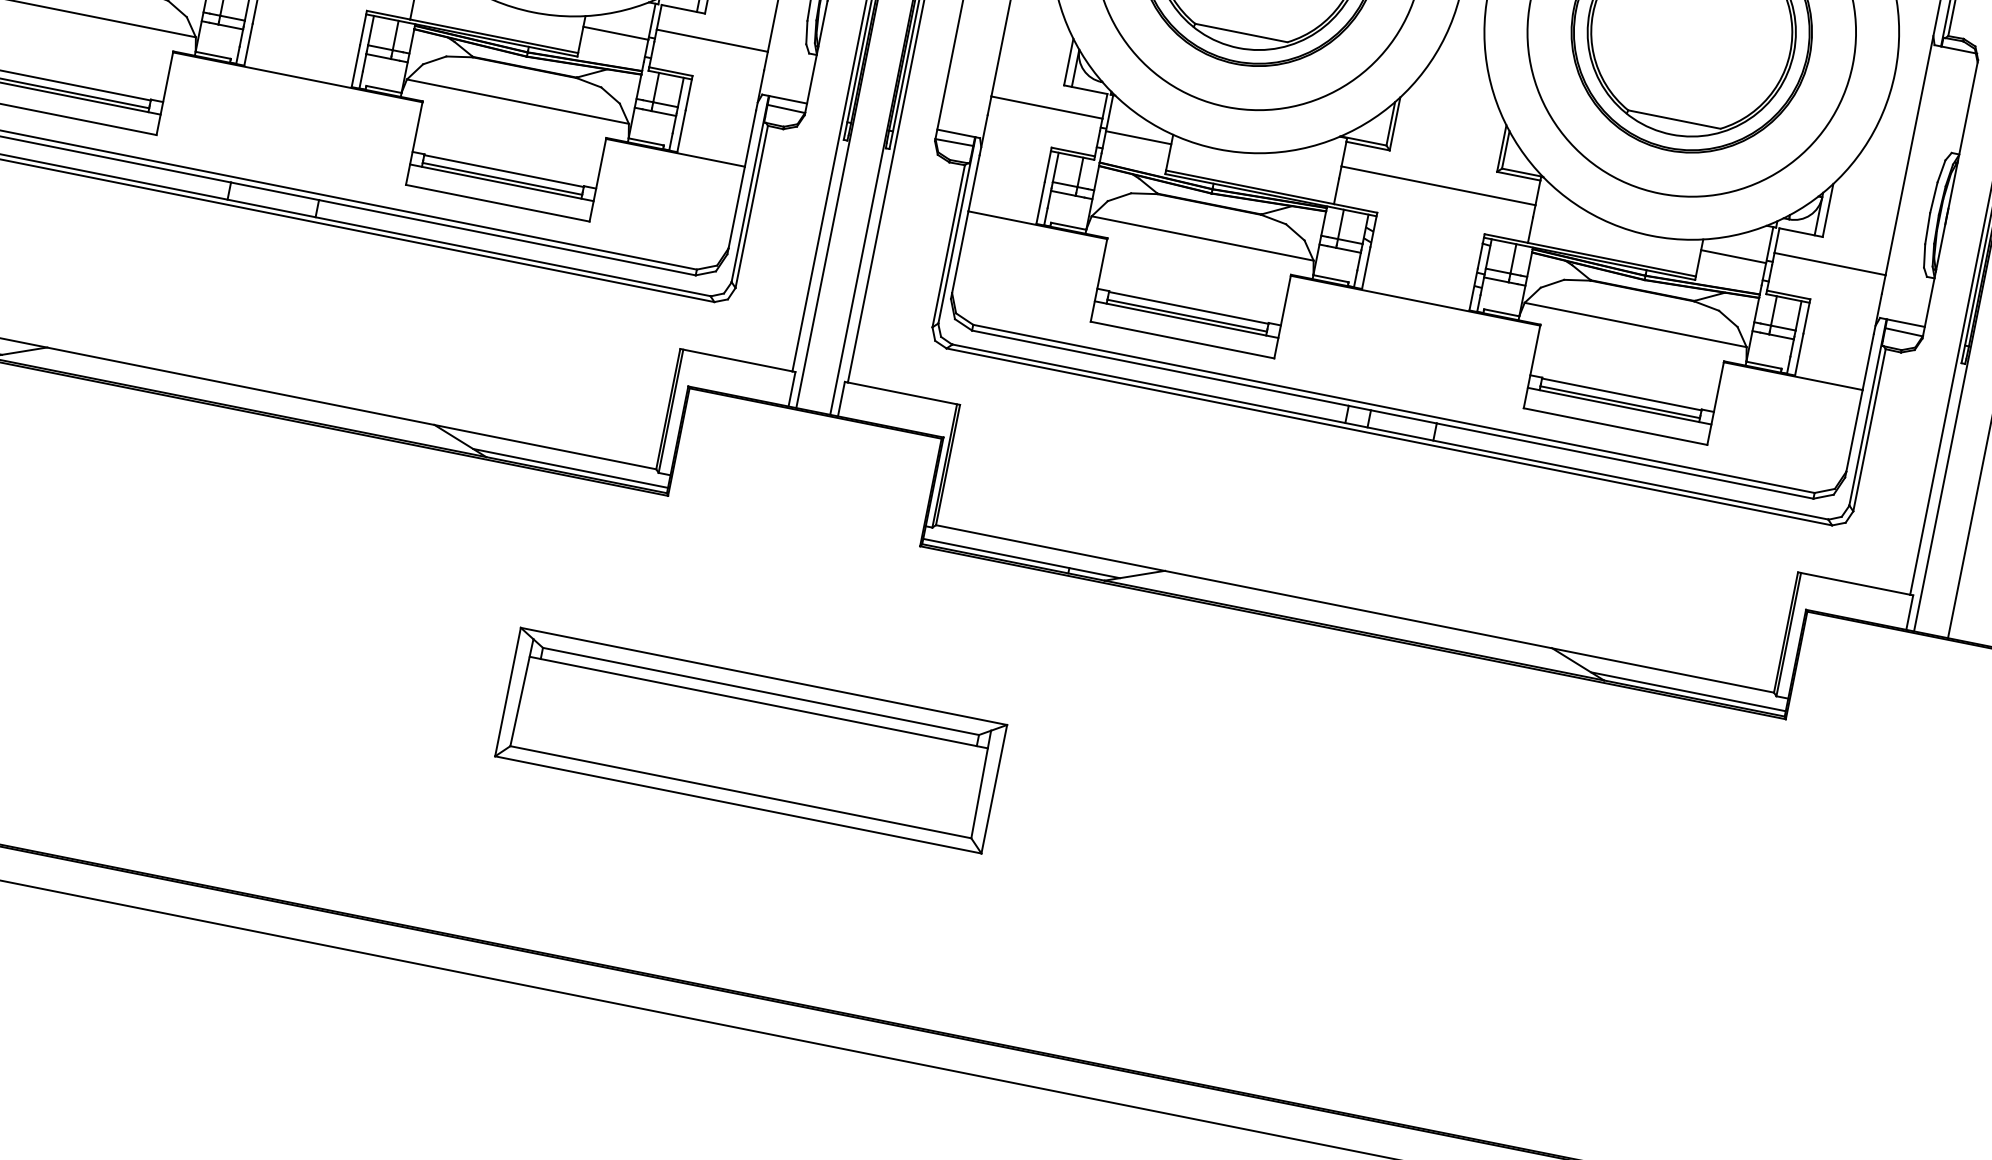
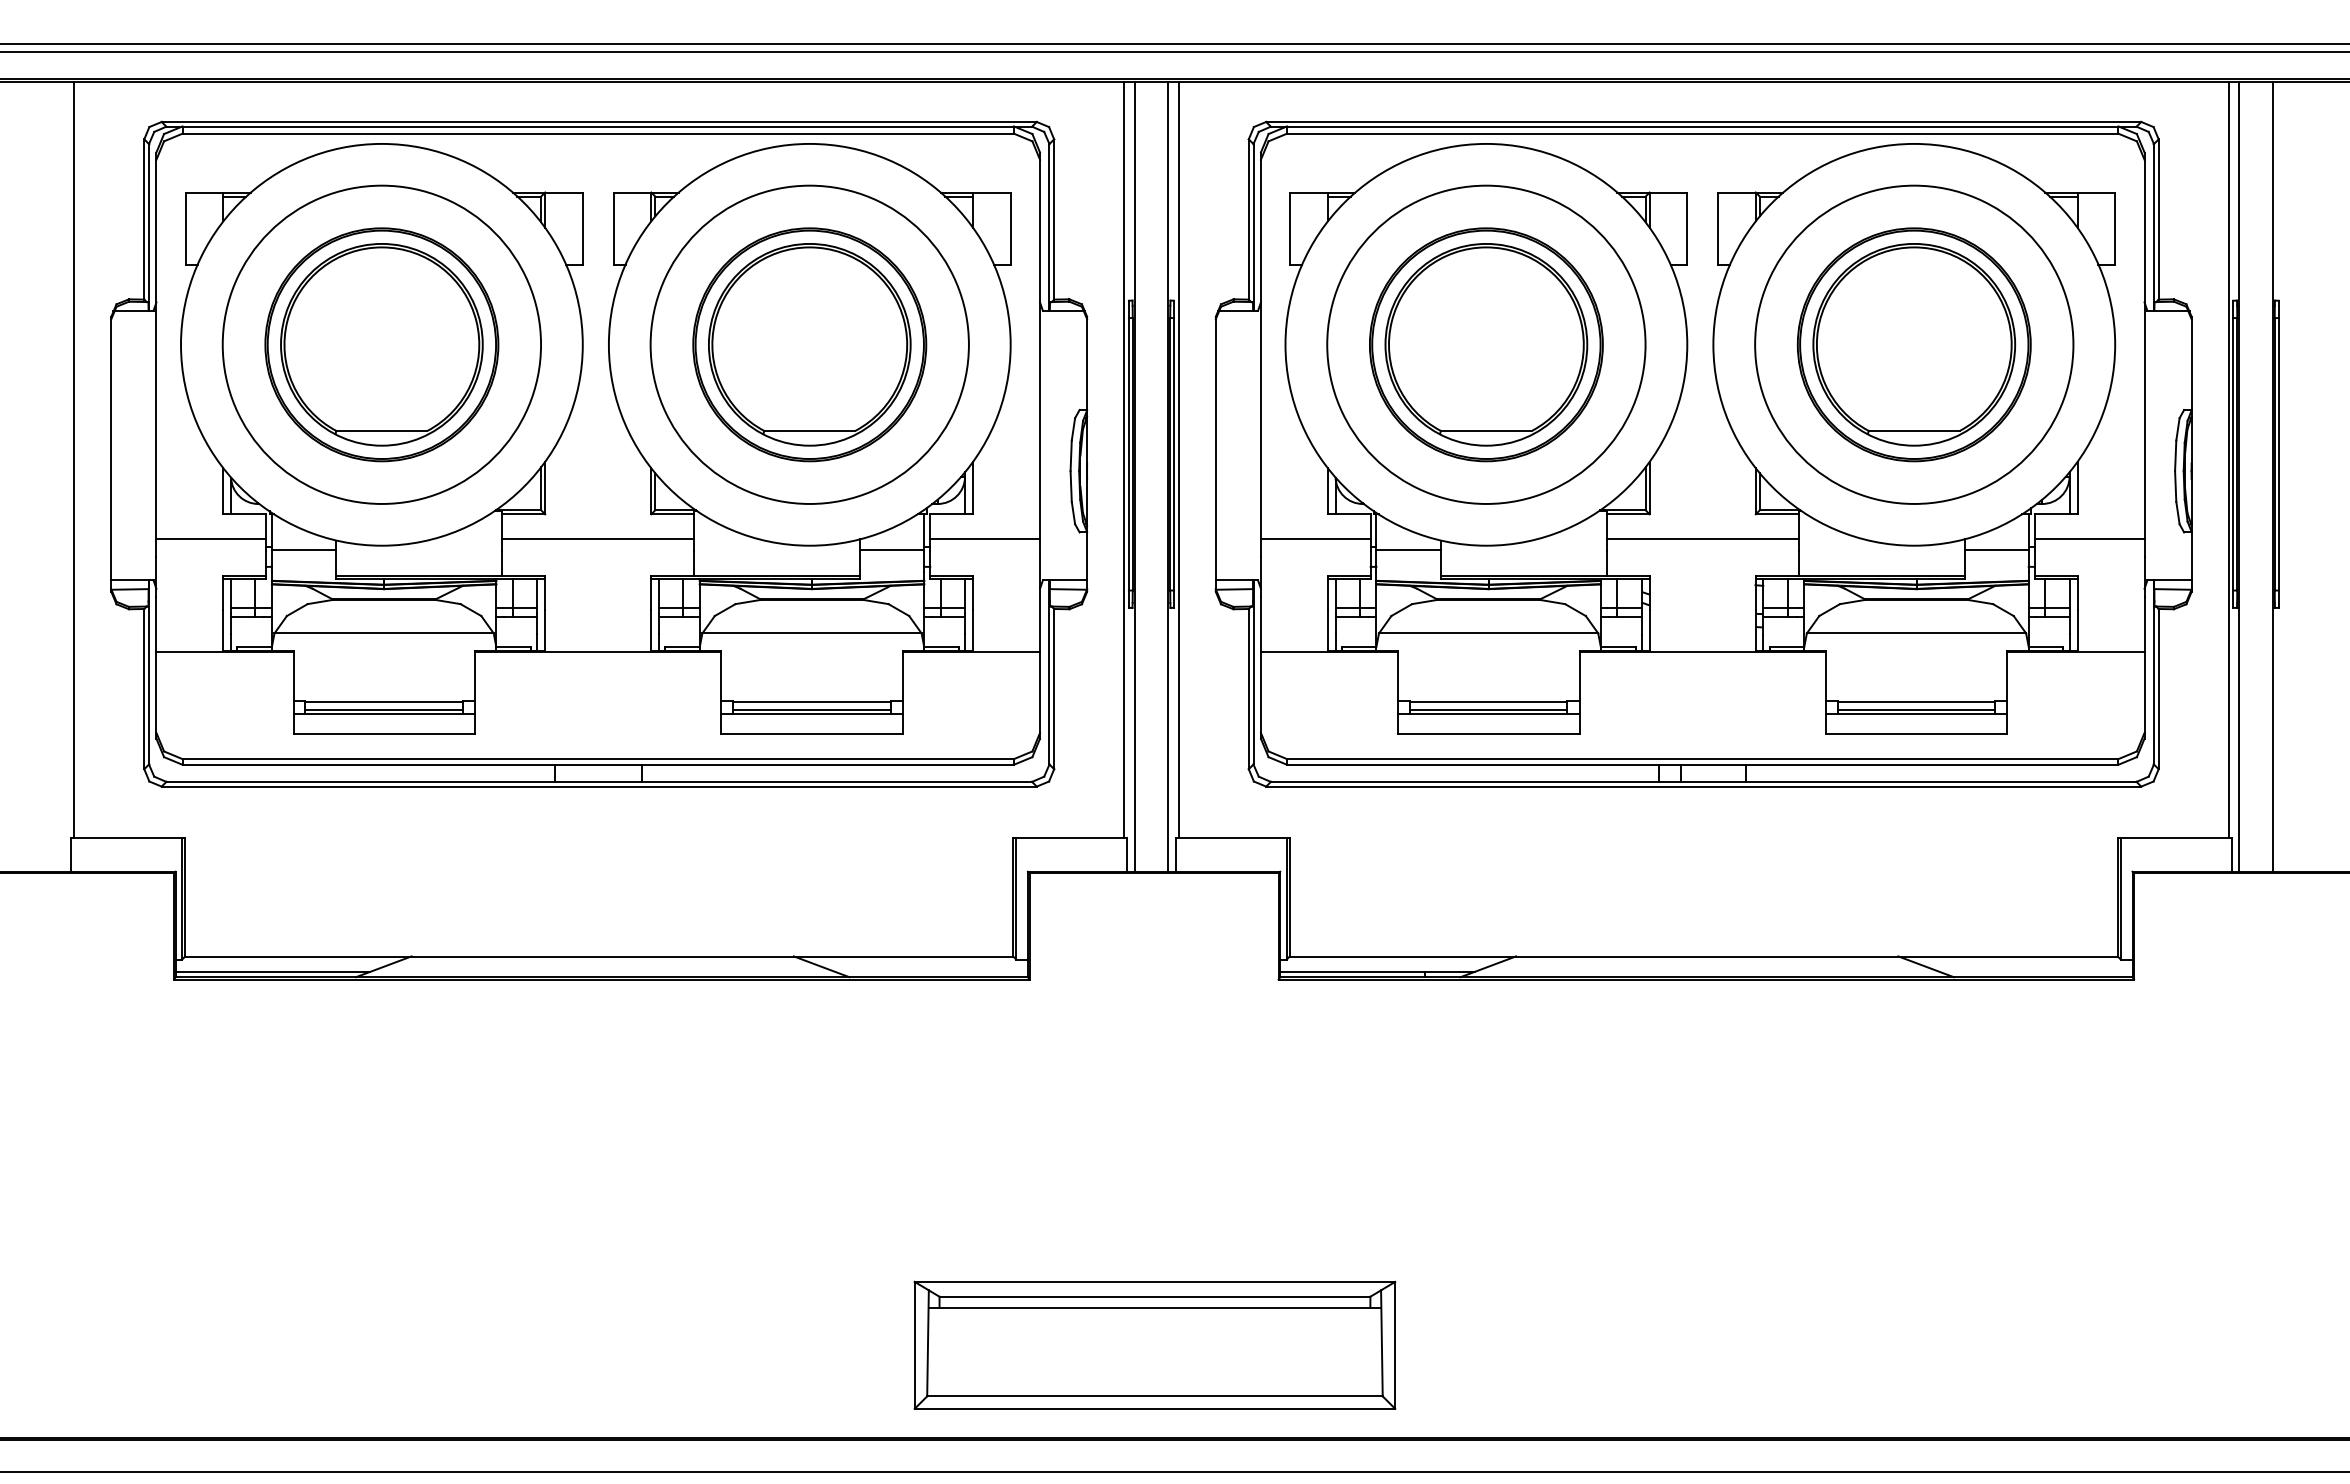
line: (570, 467) -> (931, 971), removed
line: (1687, 691) -> (2035, 971), removed
part: (750, 739) -> (1154, 1344), moved

